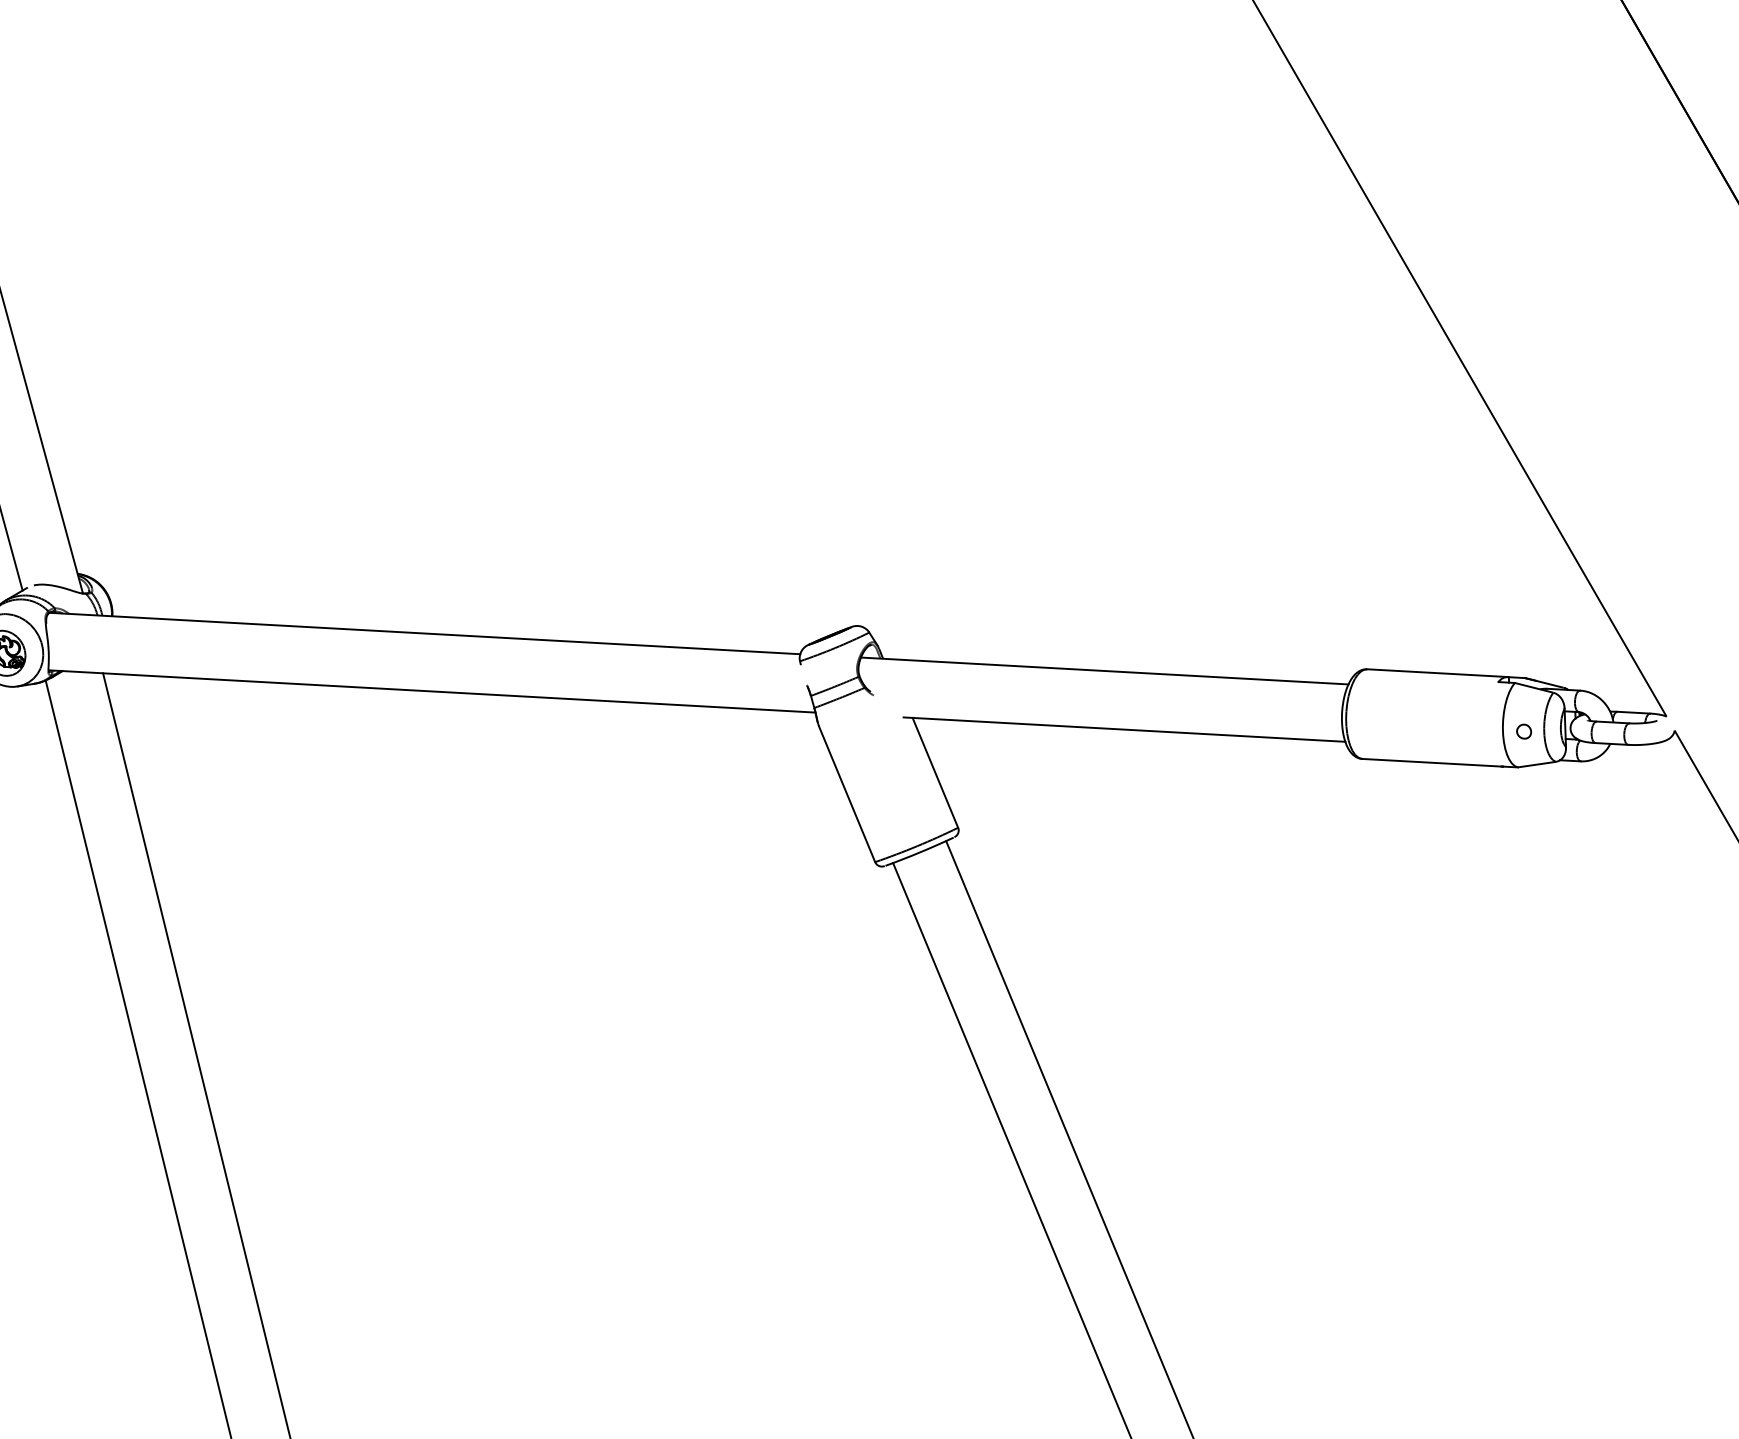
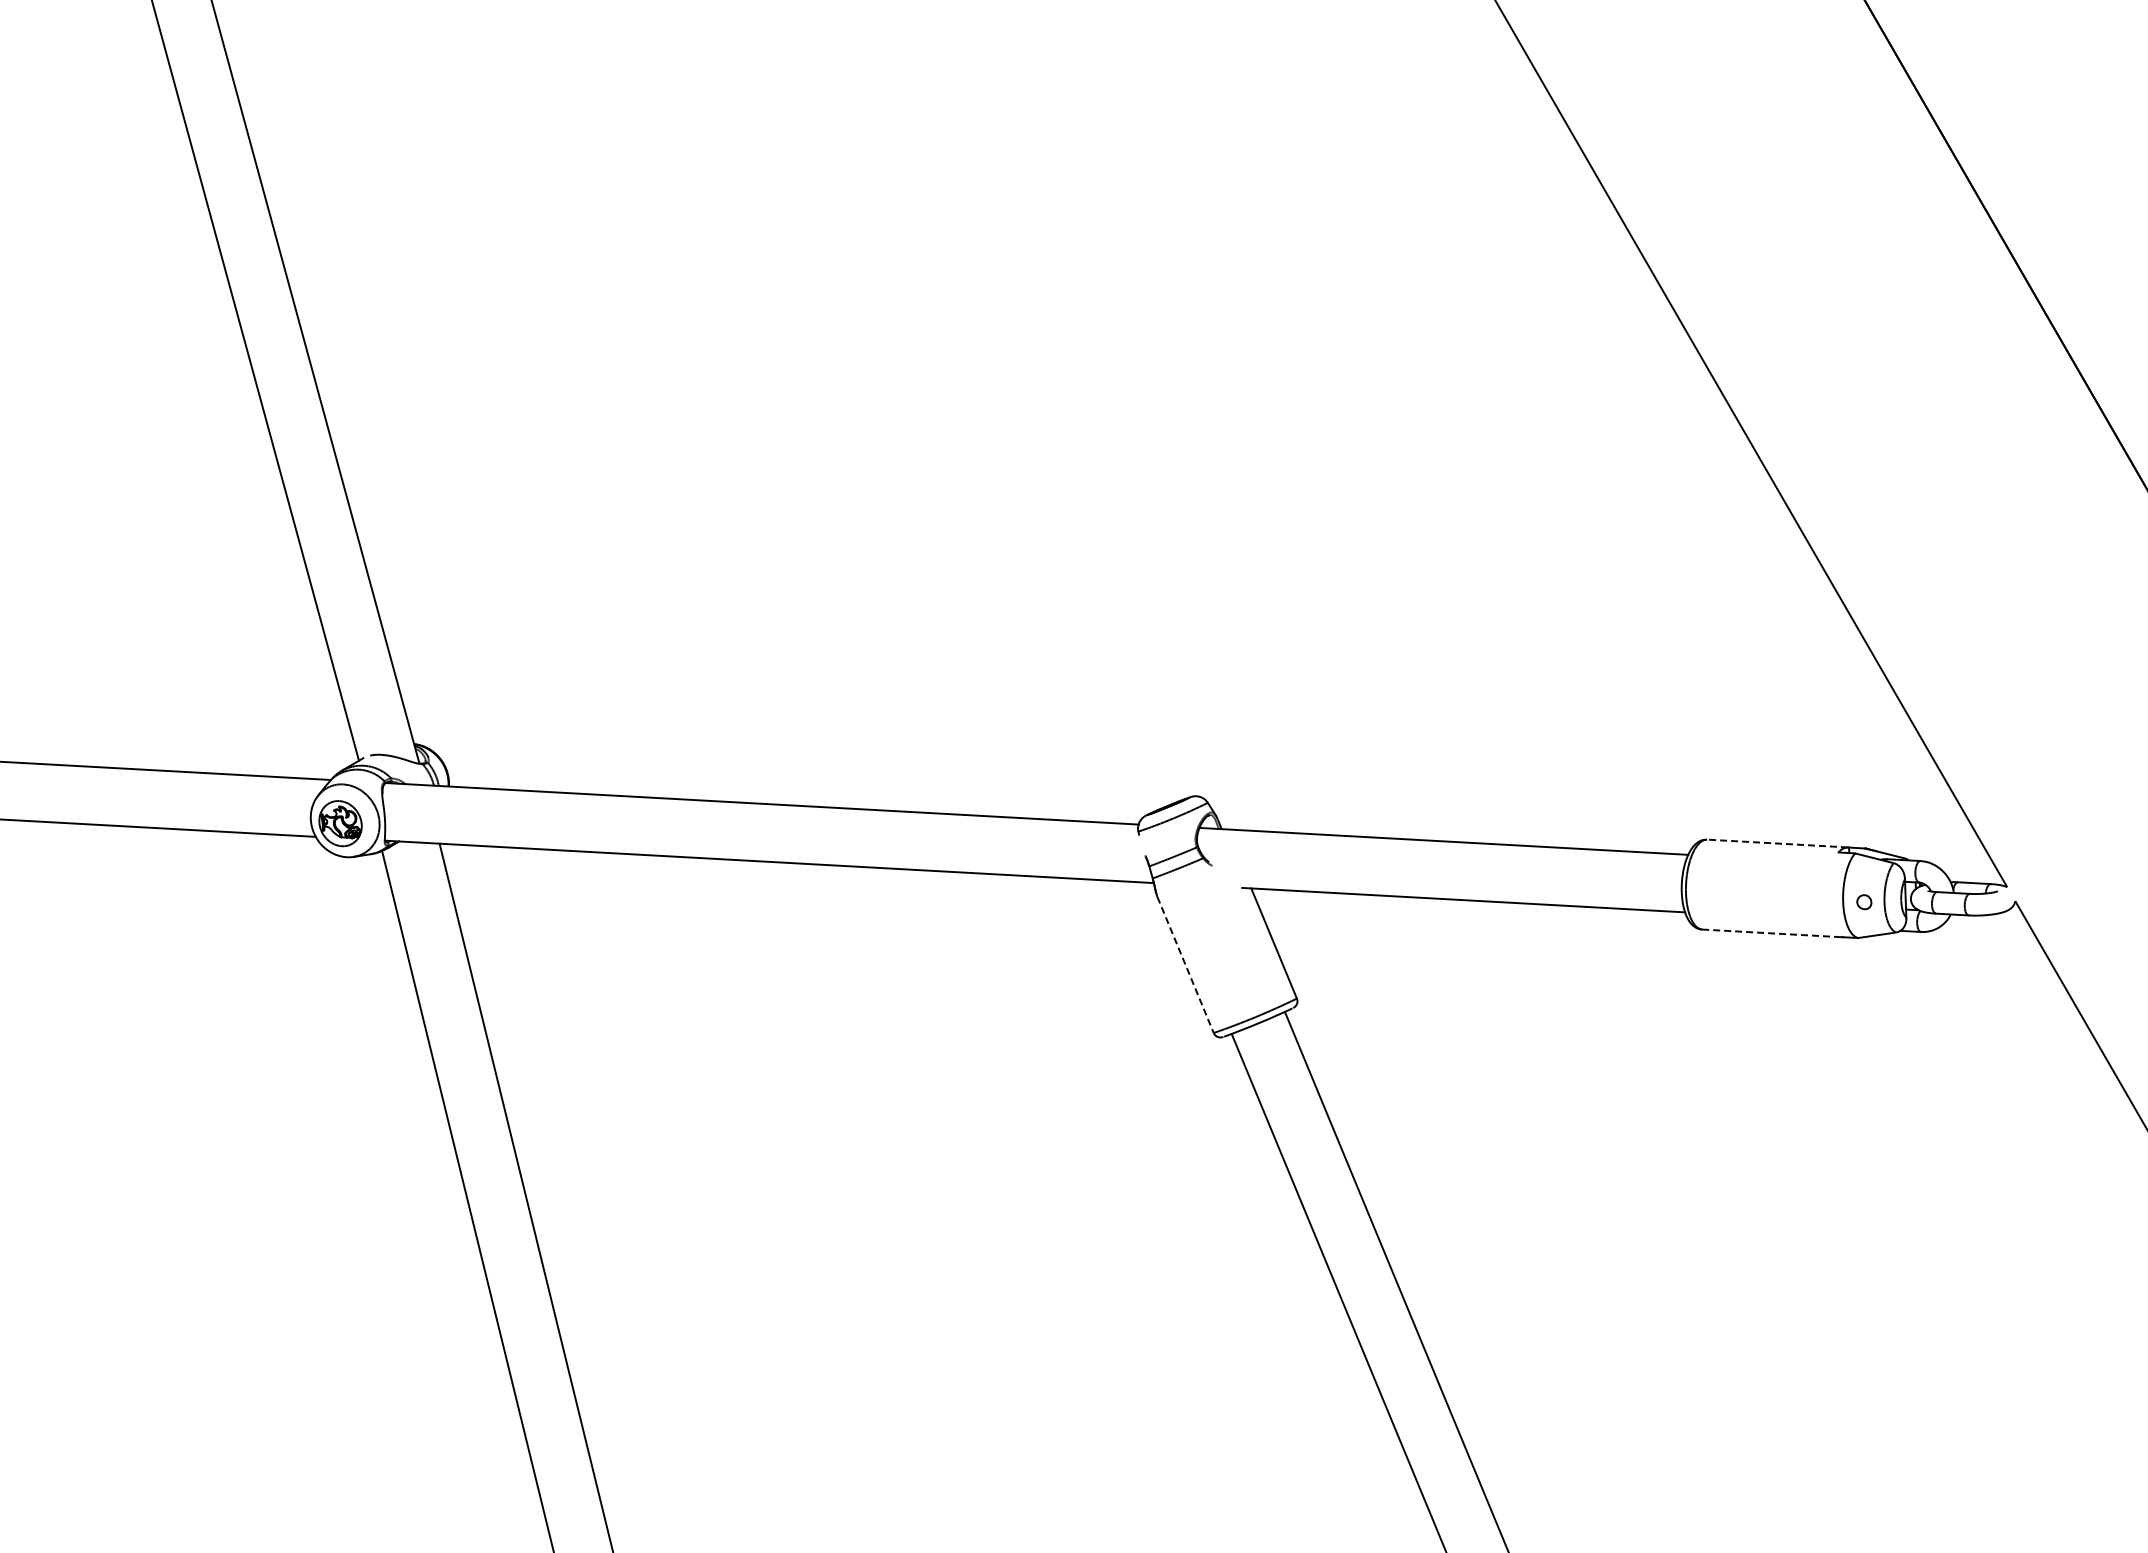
line: (1437, 673) -> (1777, 843), solid -> dashed
line: (1433, 762) -> (1773, 933), solid -> dashed
line: (847, 794) -> (1185, 965), solid -> dashed

